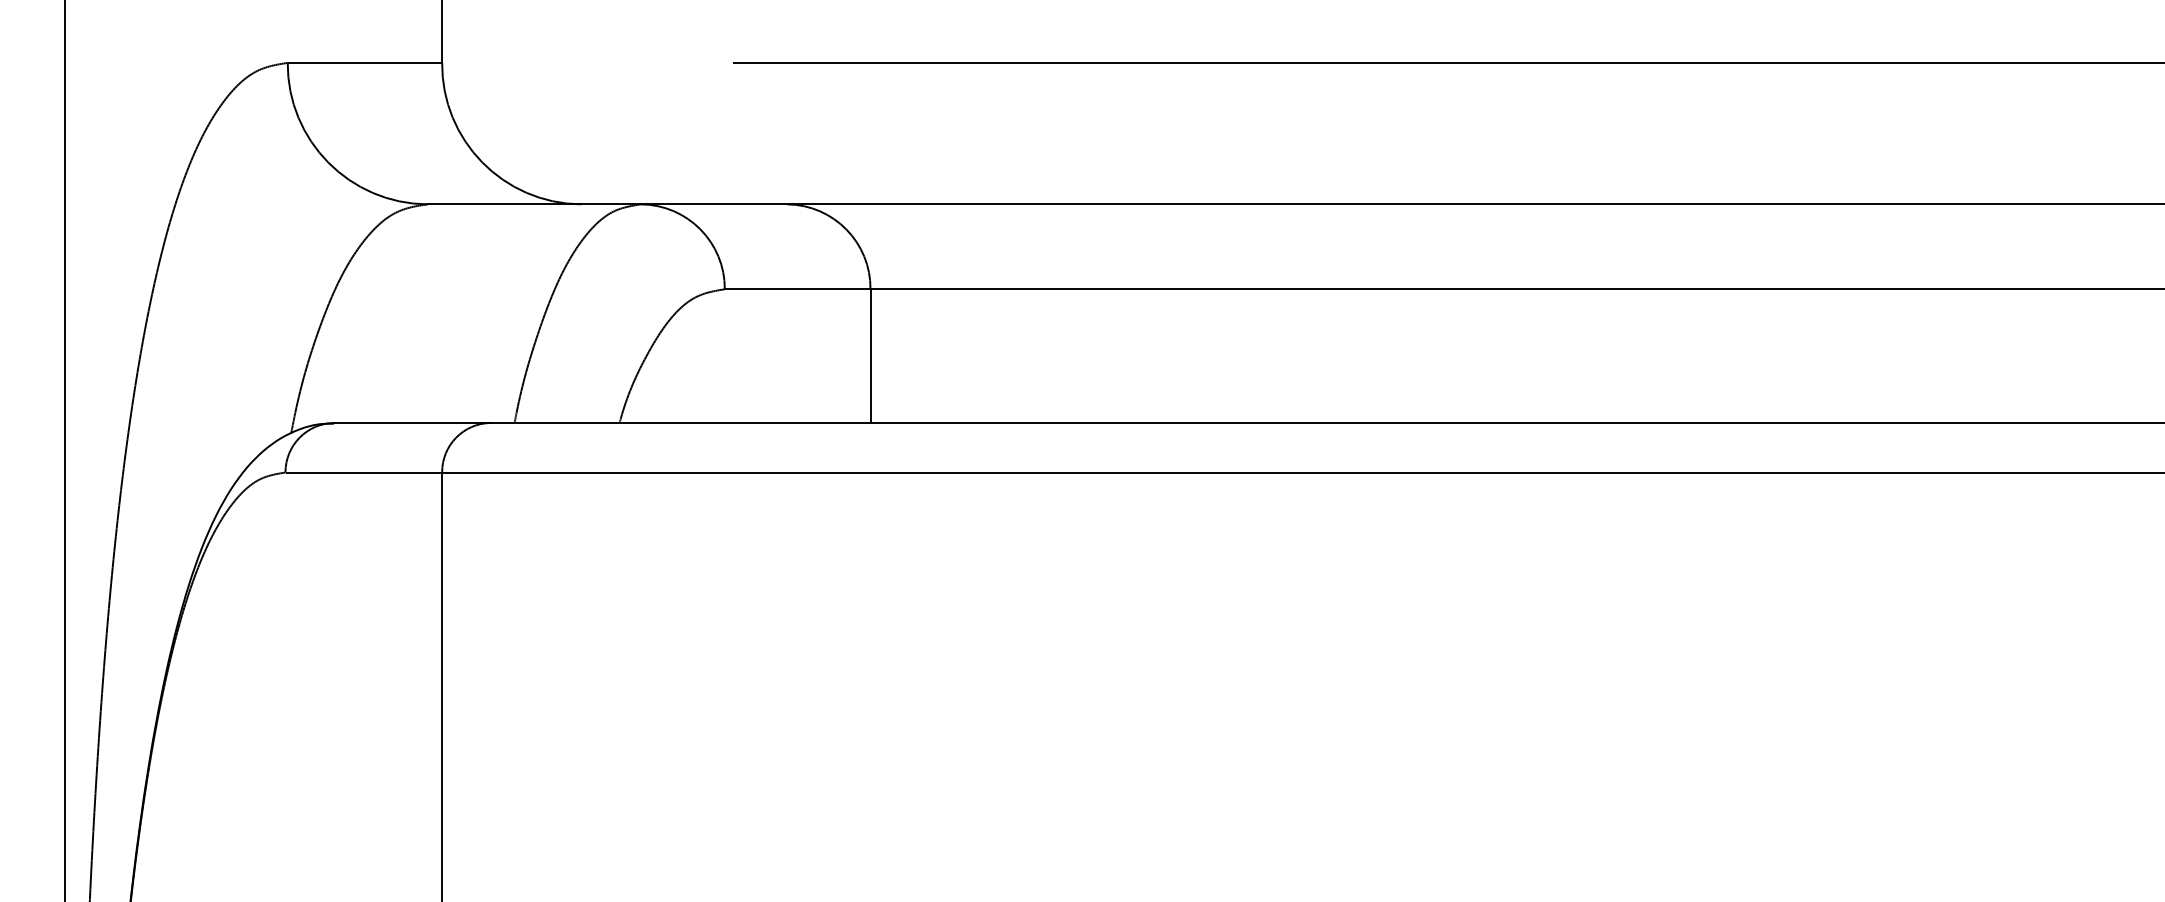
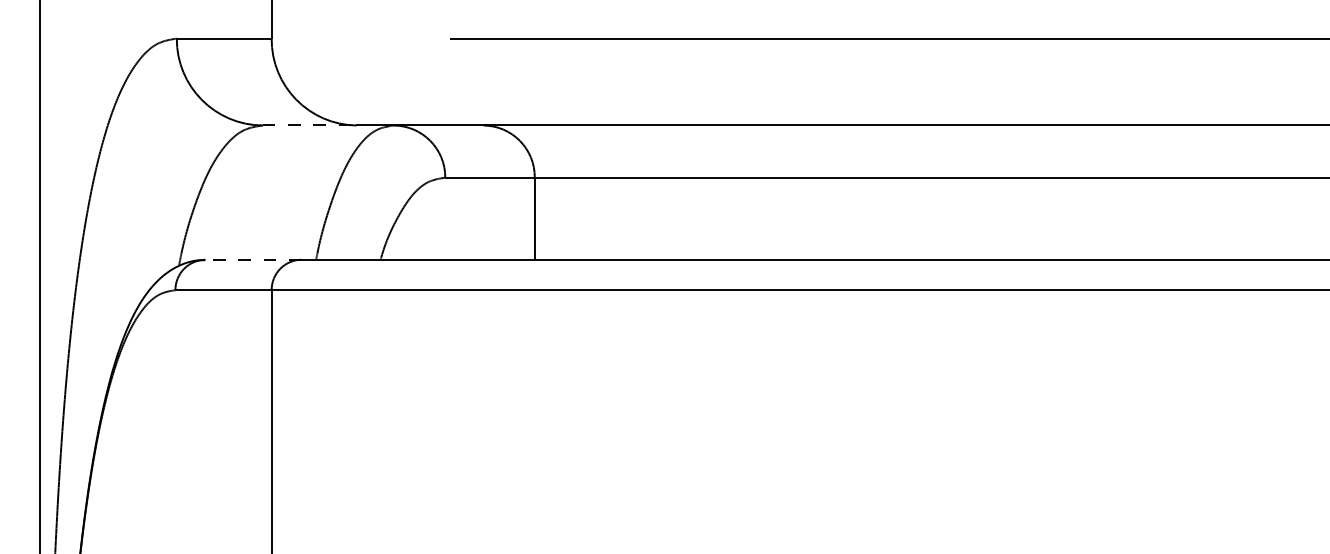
line: (505, 204) -> (310, 125), solid -> dashed
line: (412, 422) -> (253, 259), solid -> dashed

